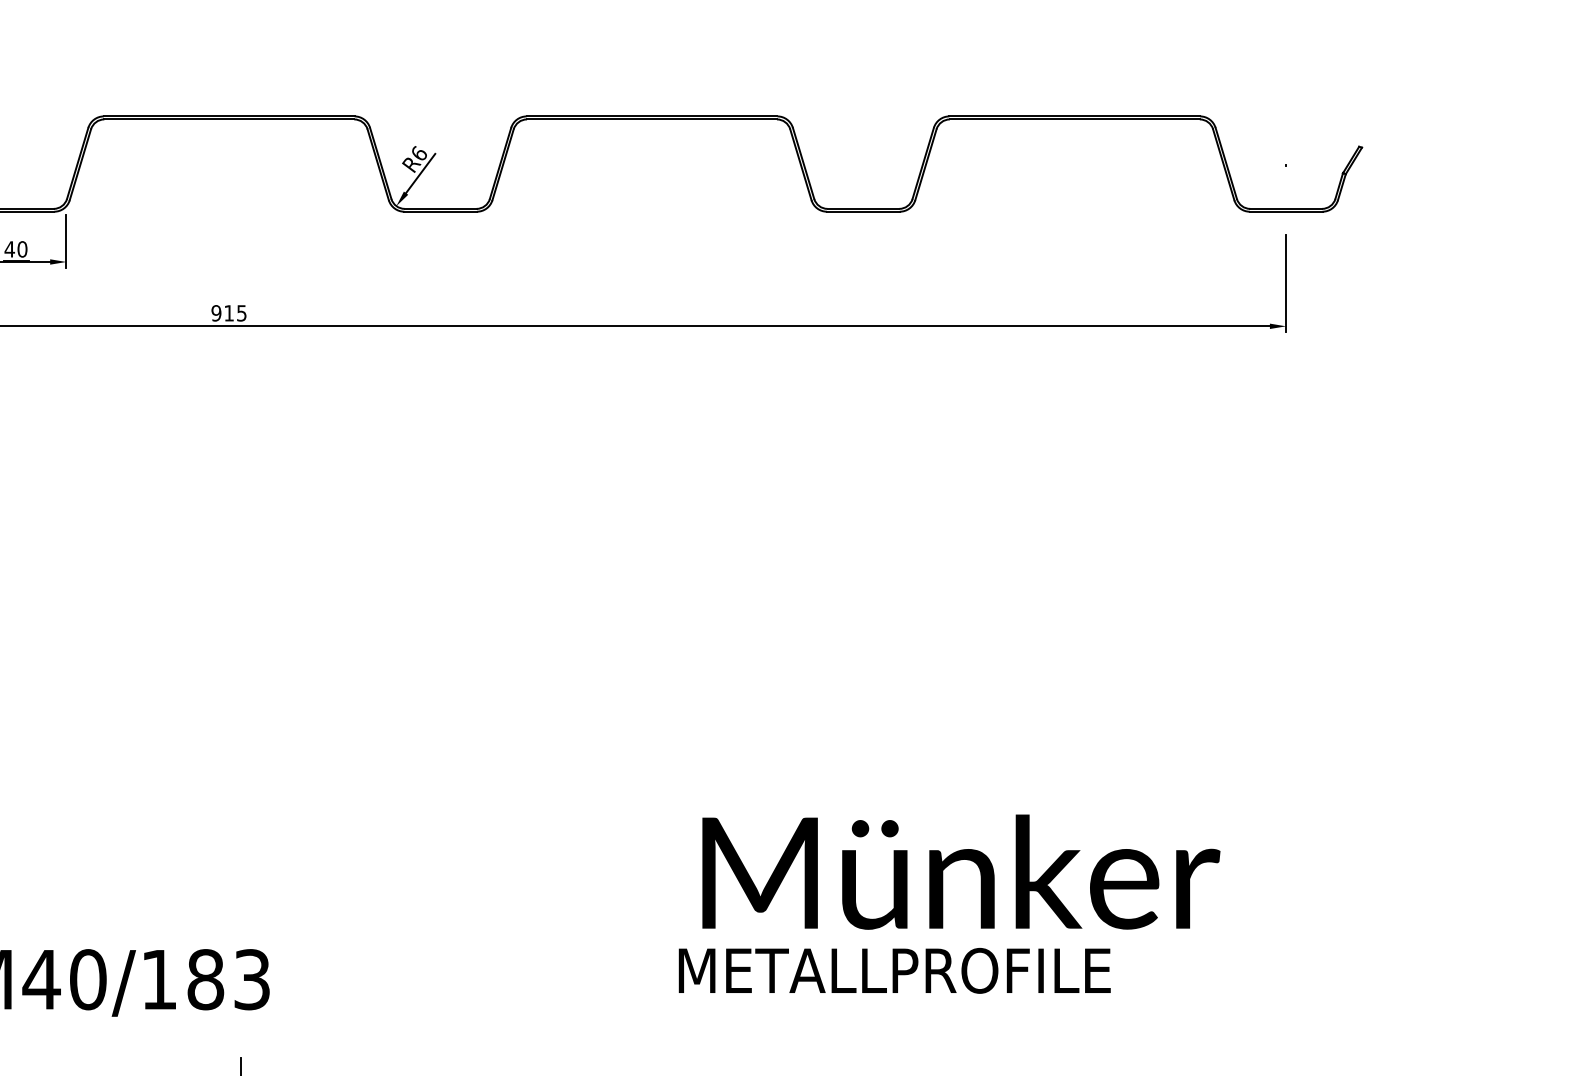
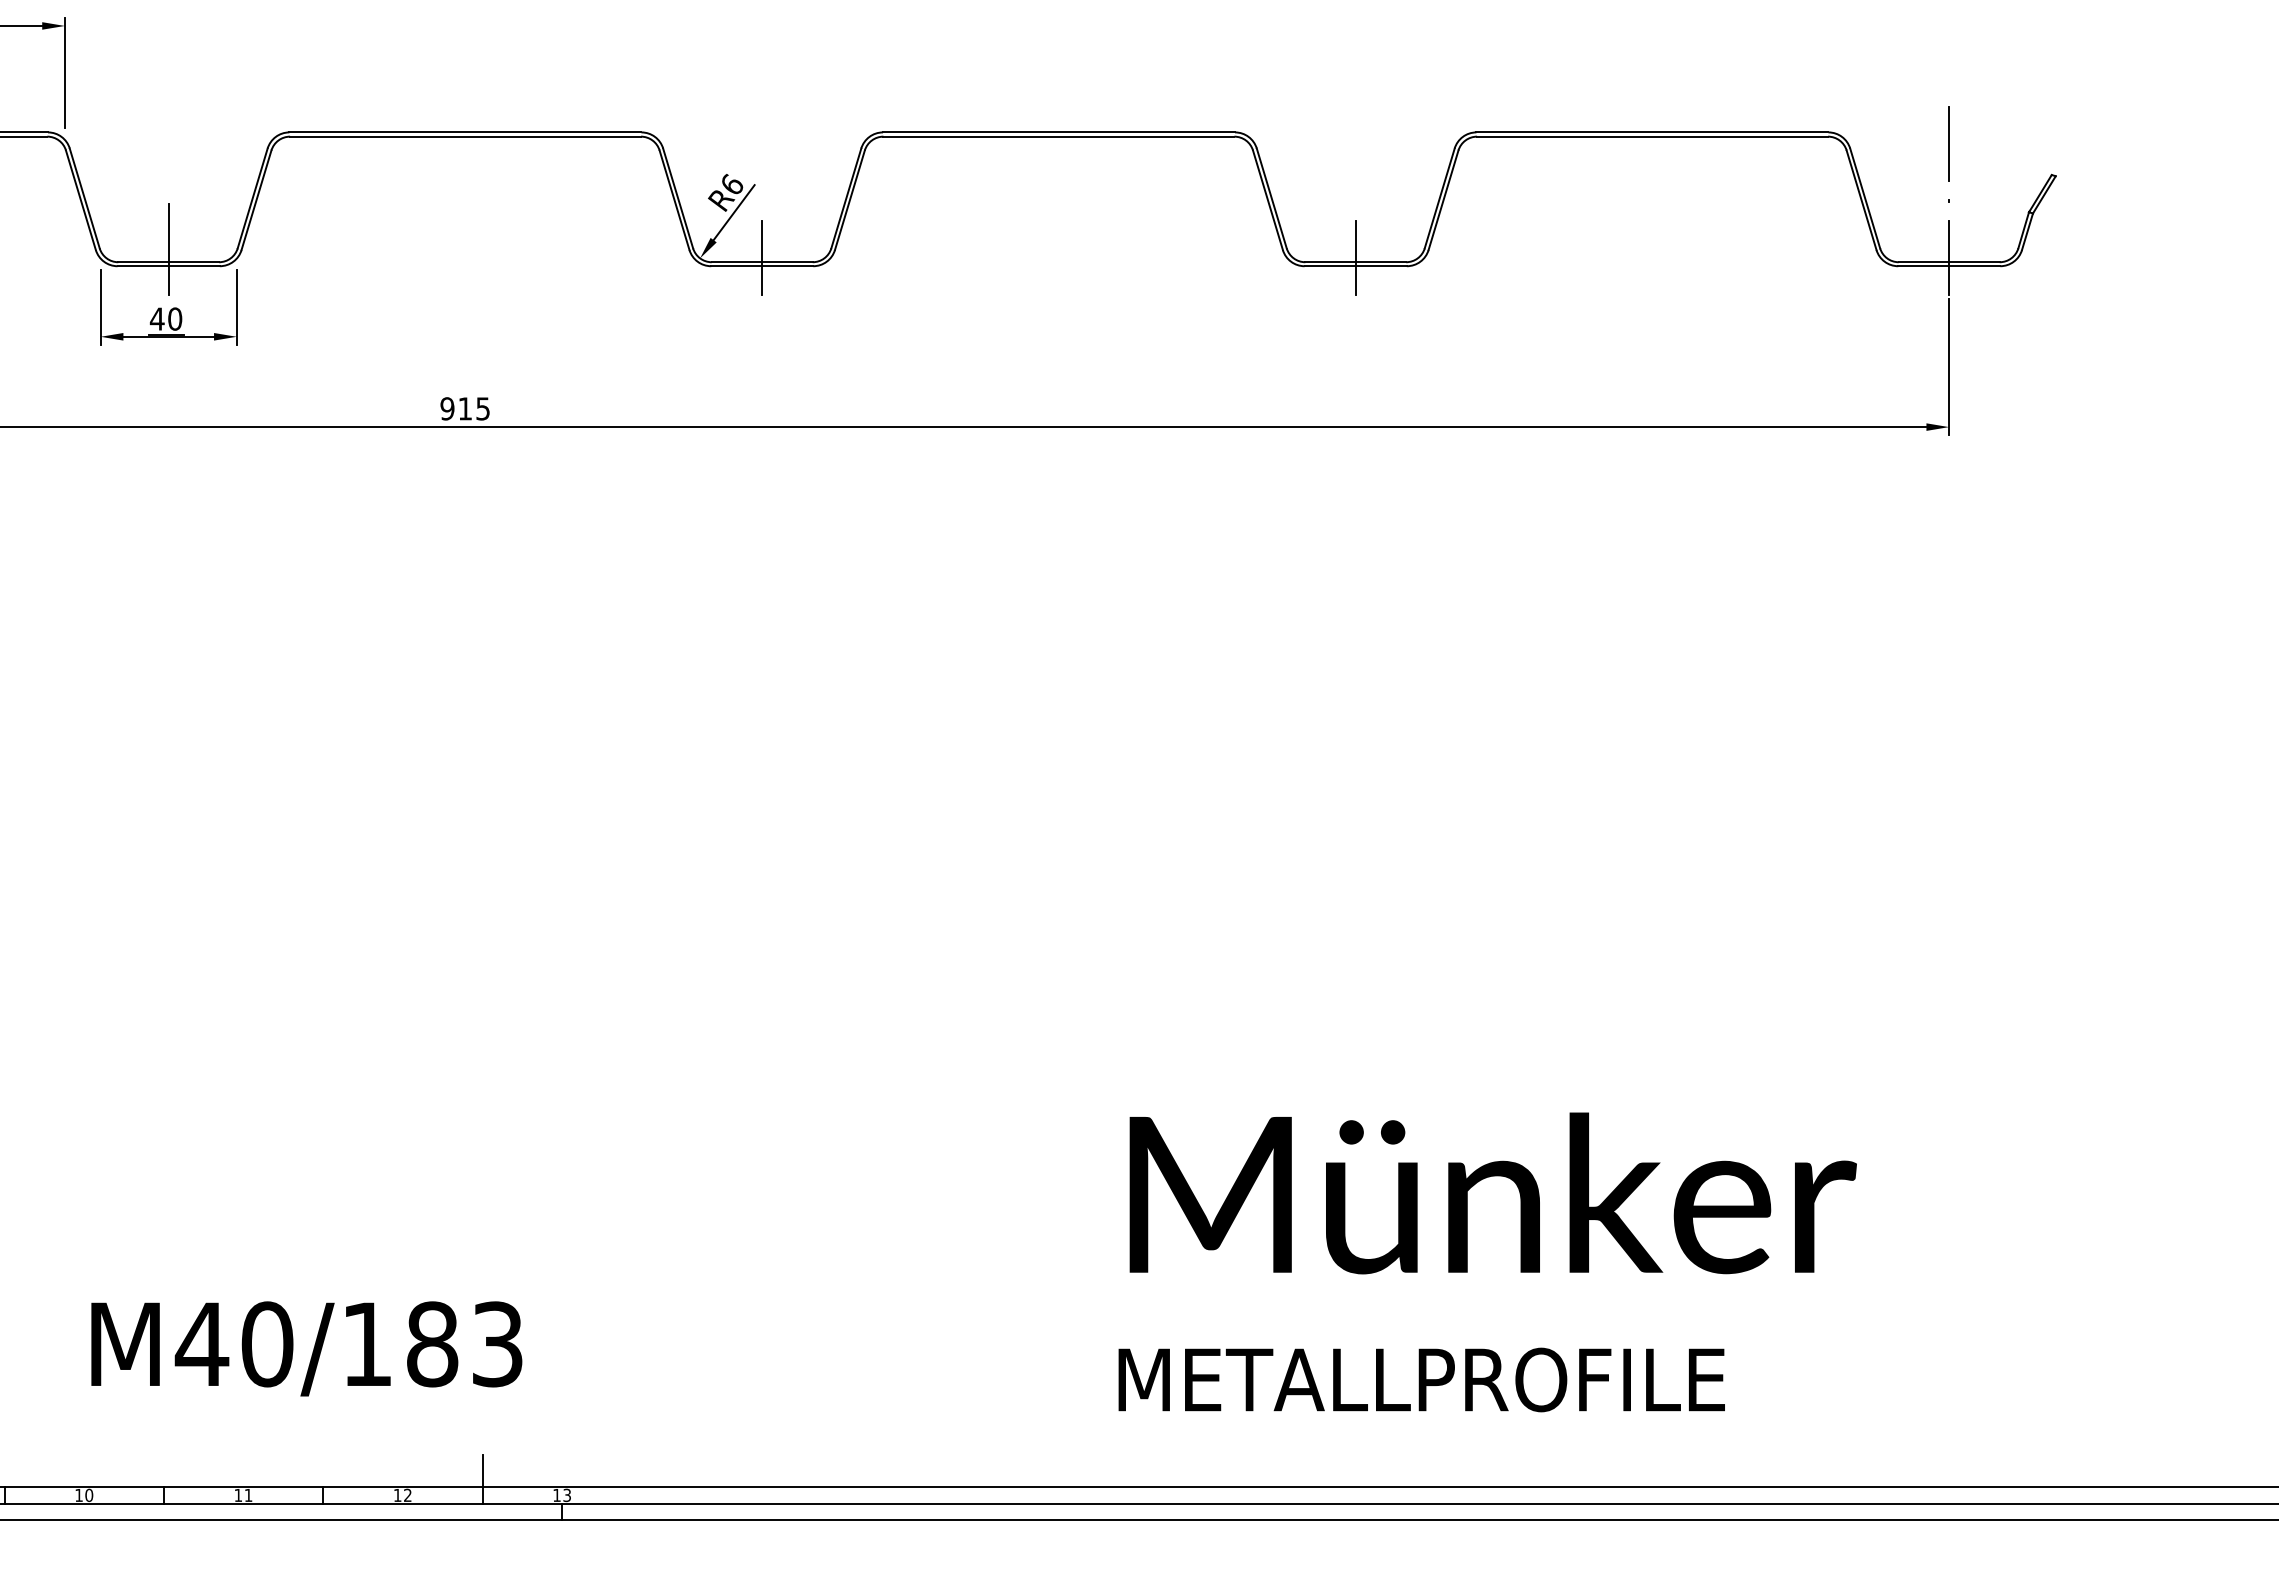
line: (1286, 124) -> (1949, 143), added
line: (17, 199) -> (168, 248), added
line: (440, 205) -> (762, 257), added
line: (863, 205) -> (1355, 257), added
line: (1286, 205) -> (1949, 257), added
text: (894, 970) -> (1421, 1379), moved

